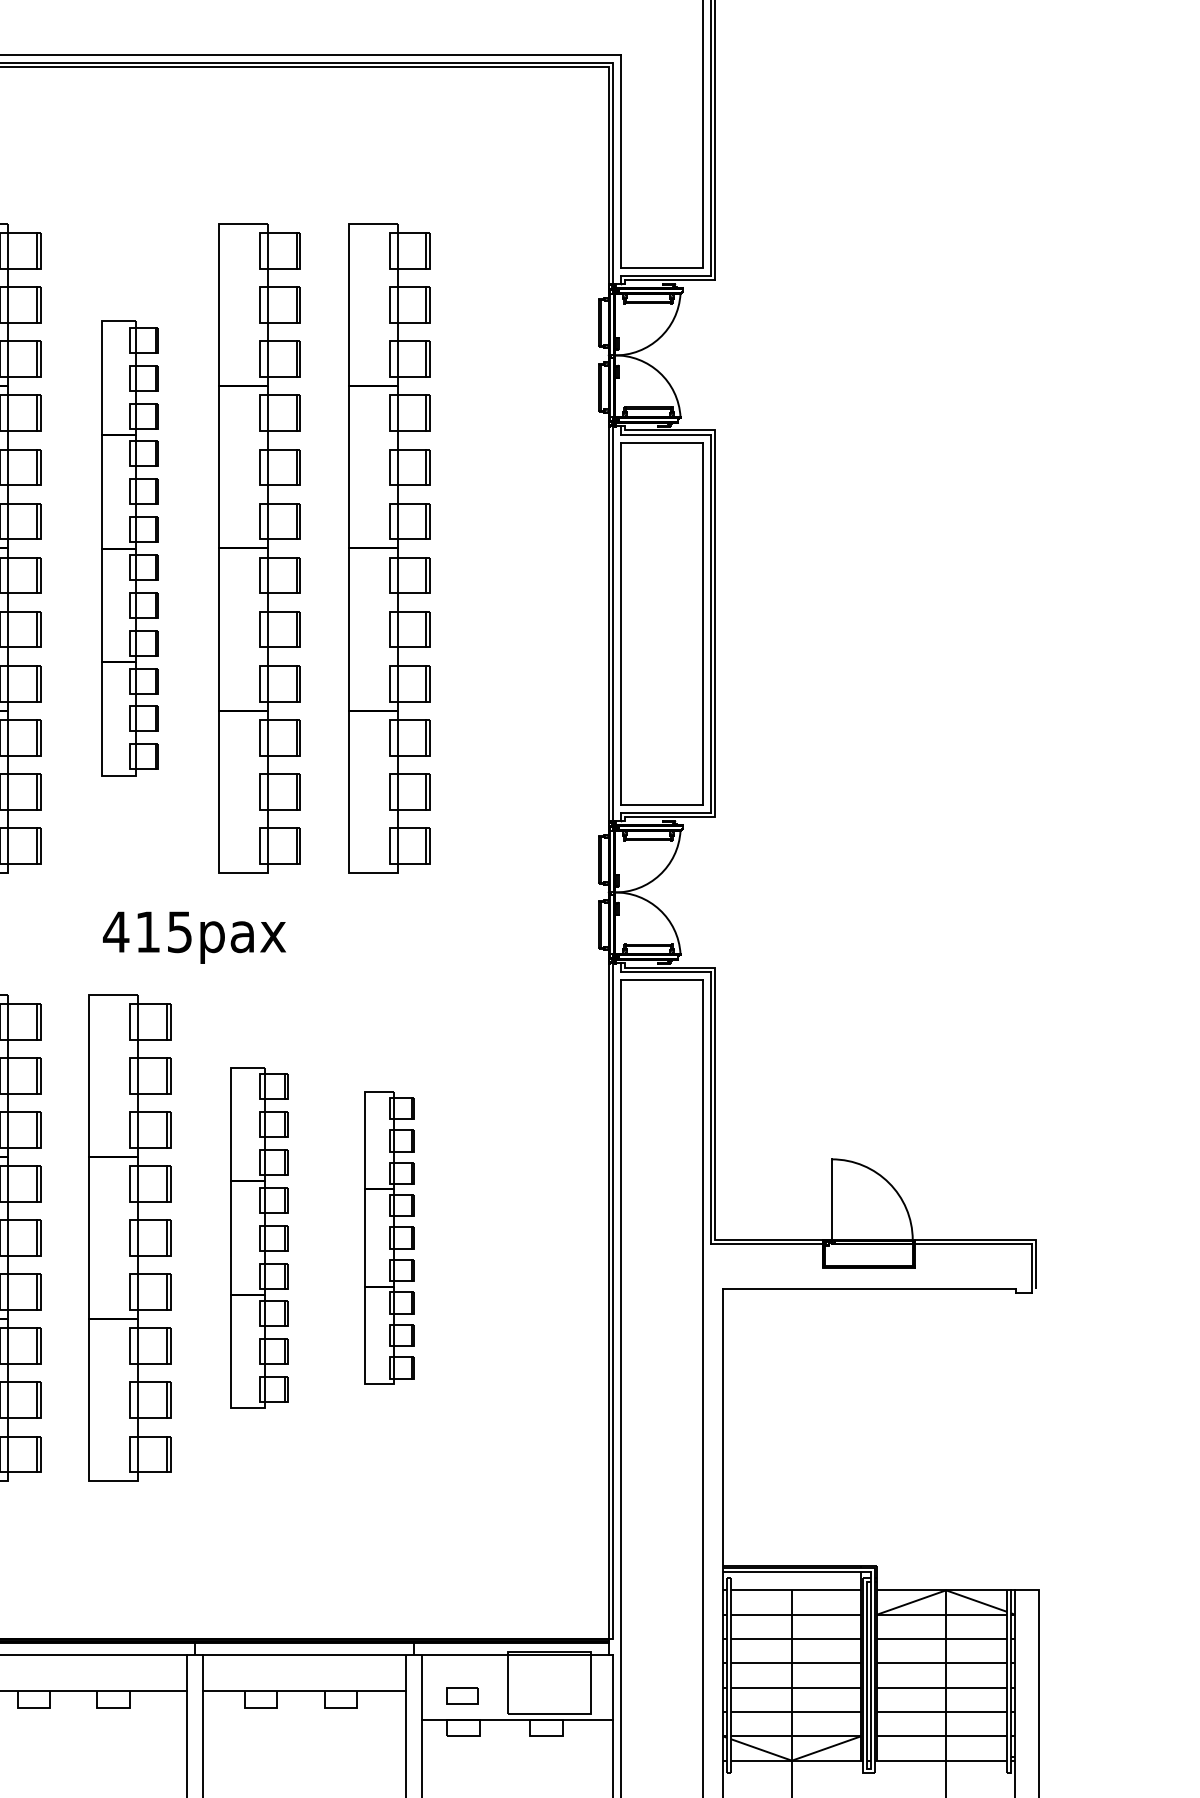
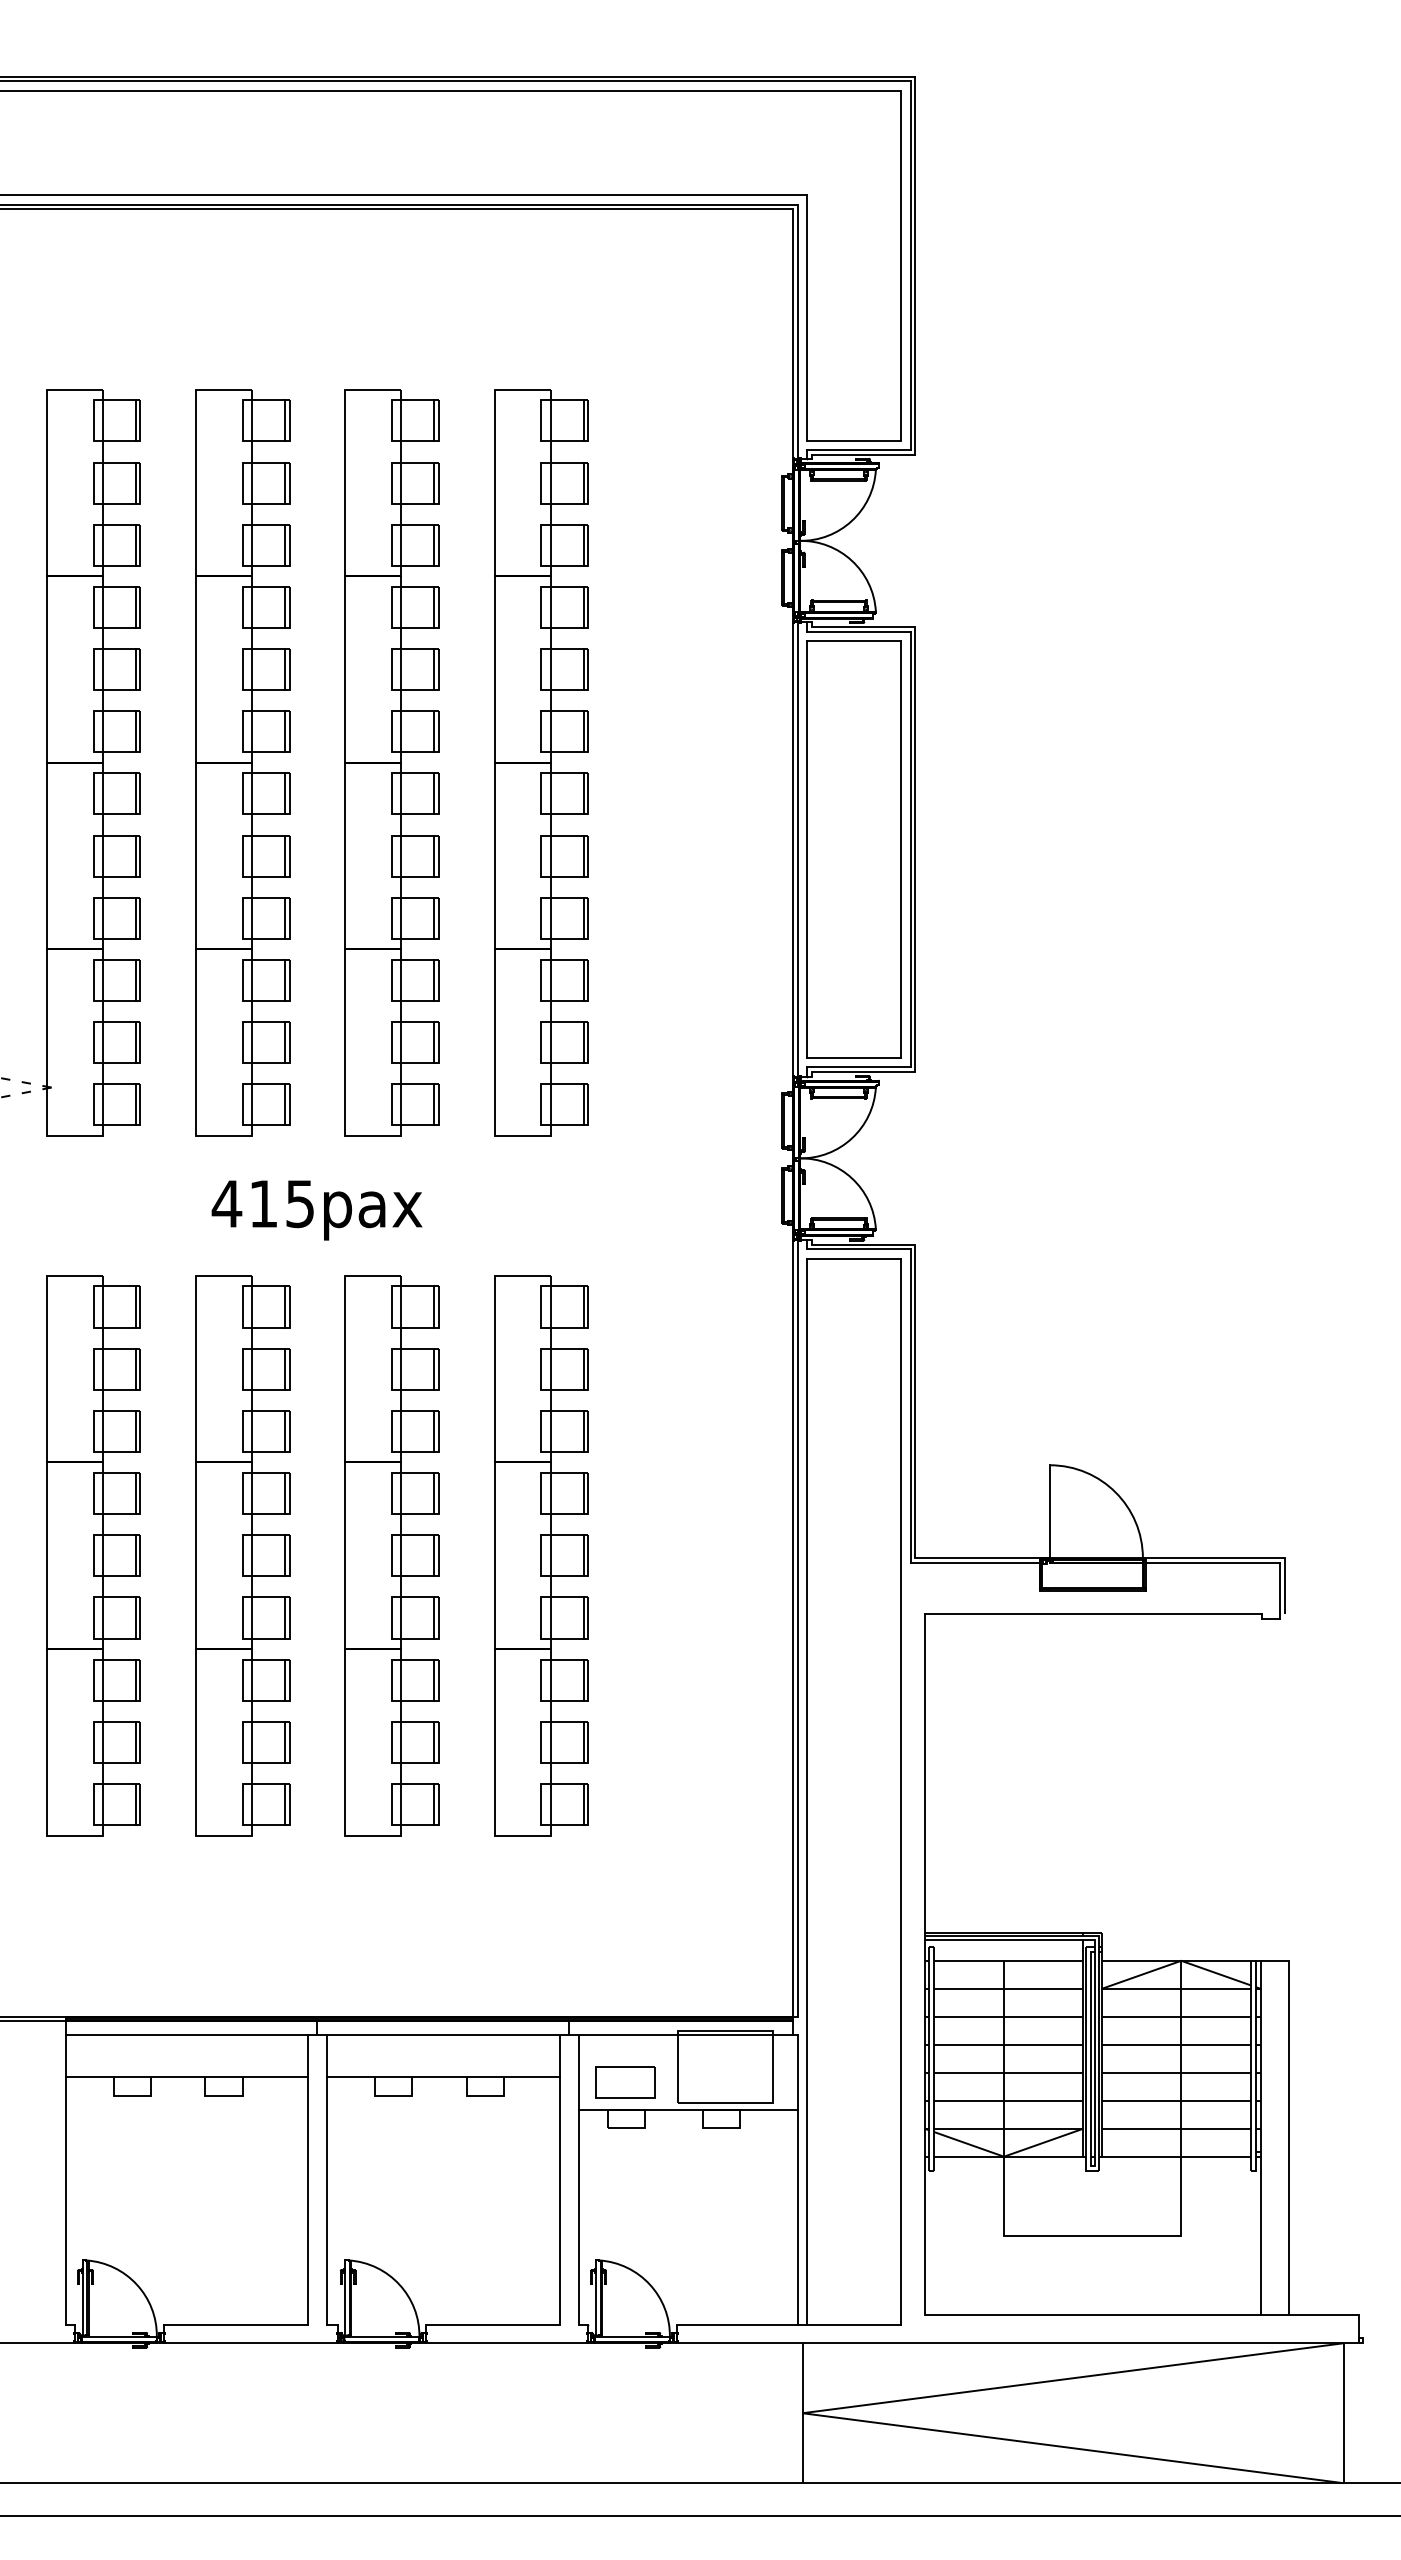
part: (129, 548) -> (242, 762), size x1.43
part: (259, 1237) -> (391, 1555), size x1.43
part: (389, 1237) -> (541, 1555), size x1.67
part: (462, 1696) -> (625, 2082), size x1.67

